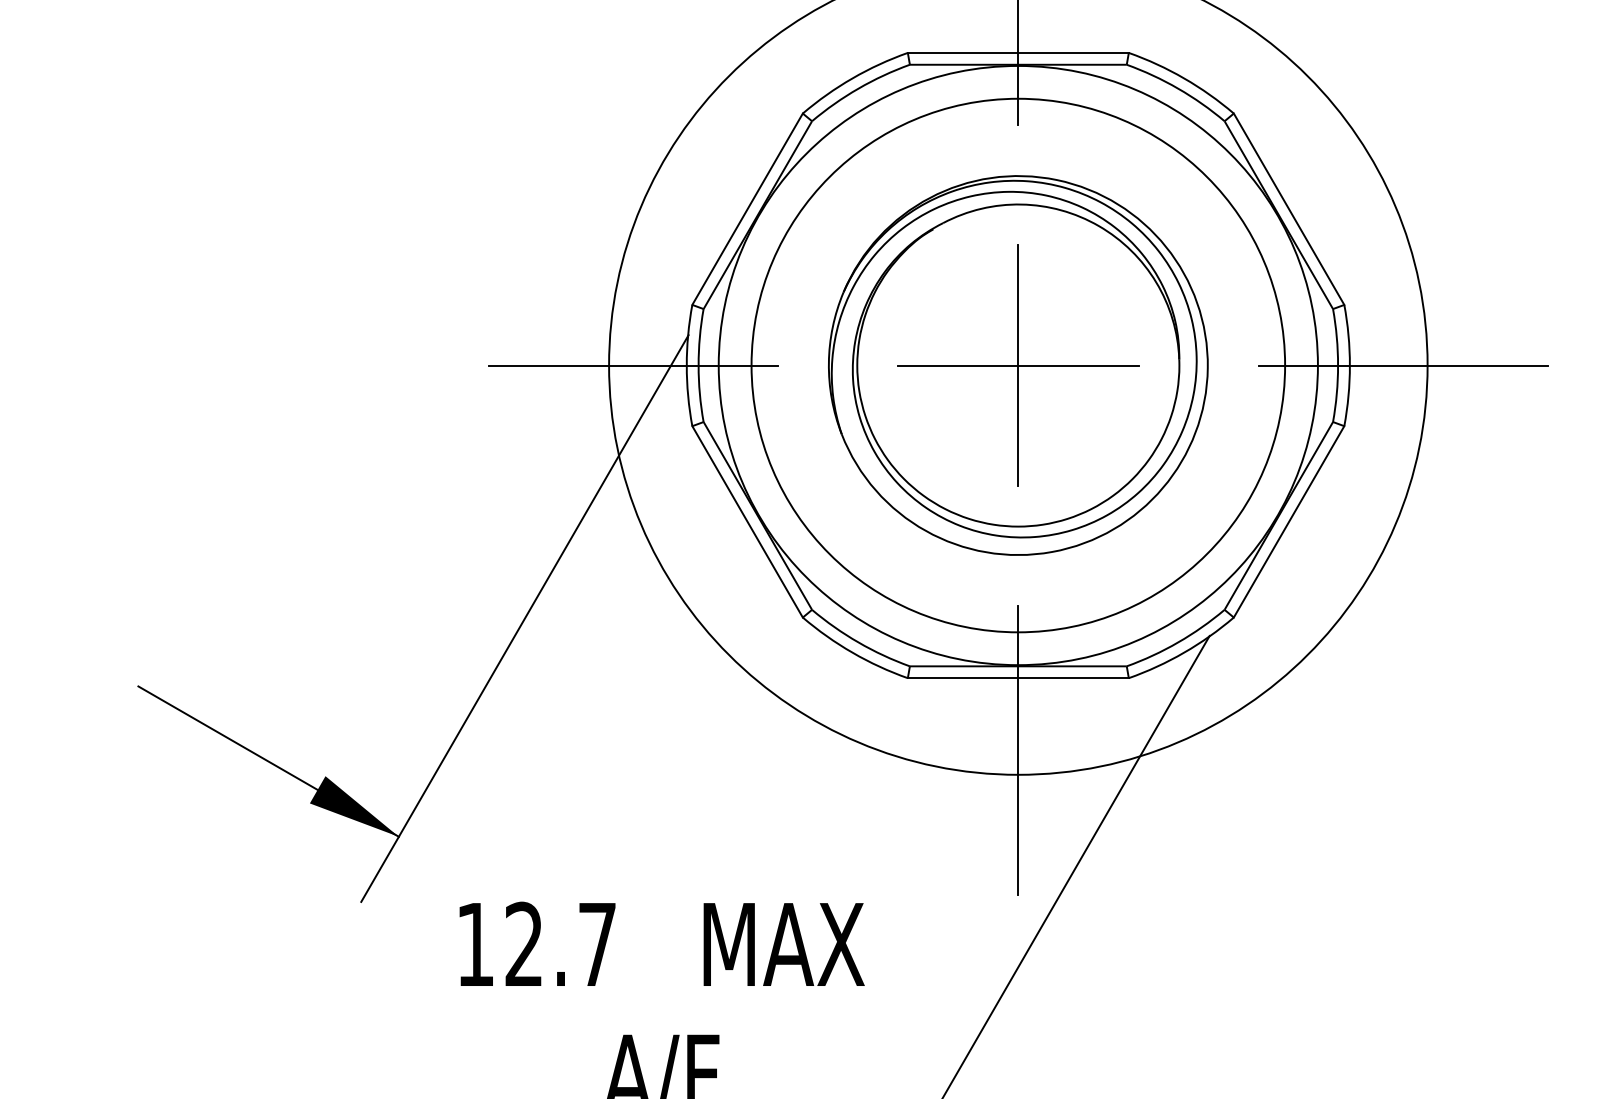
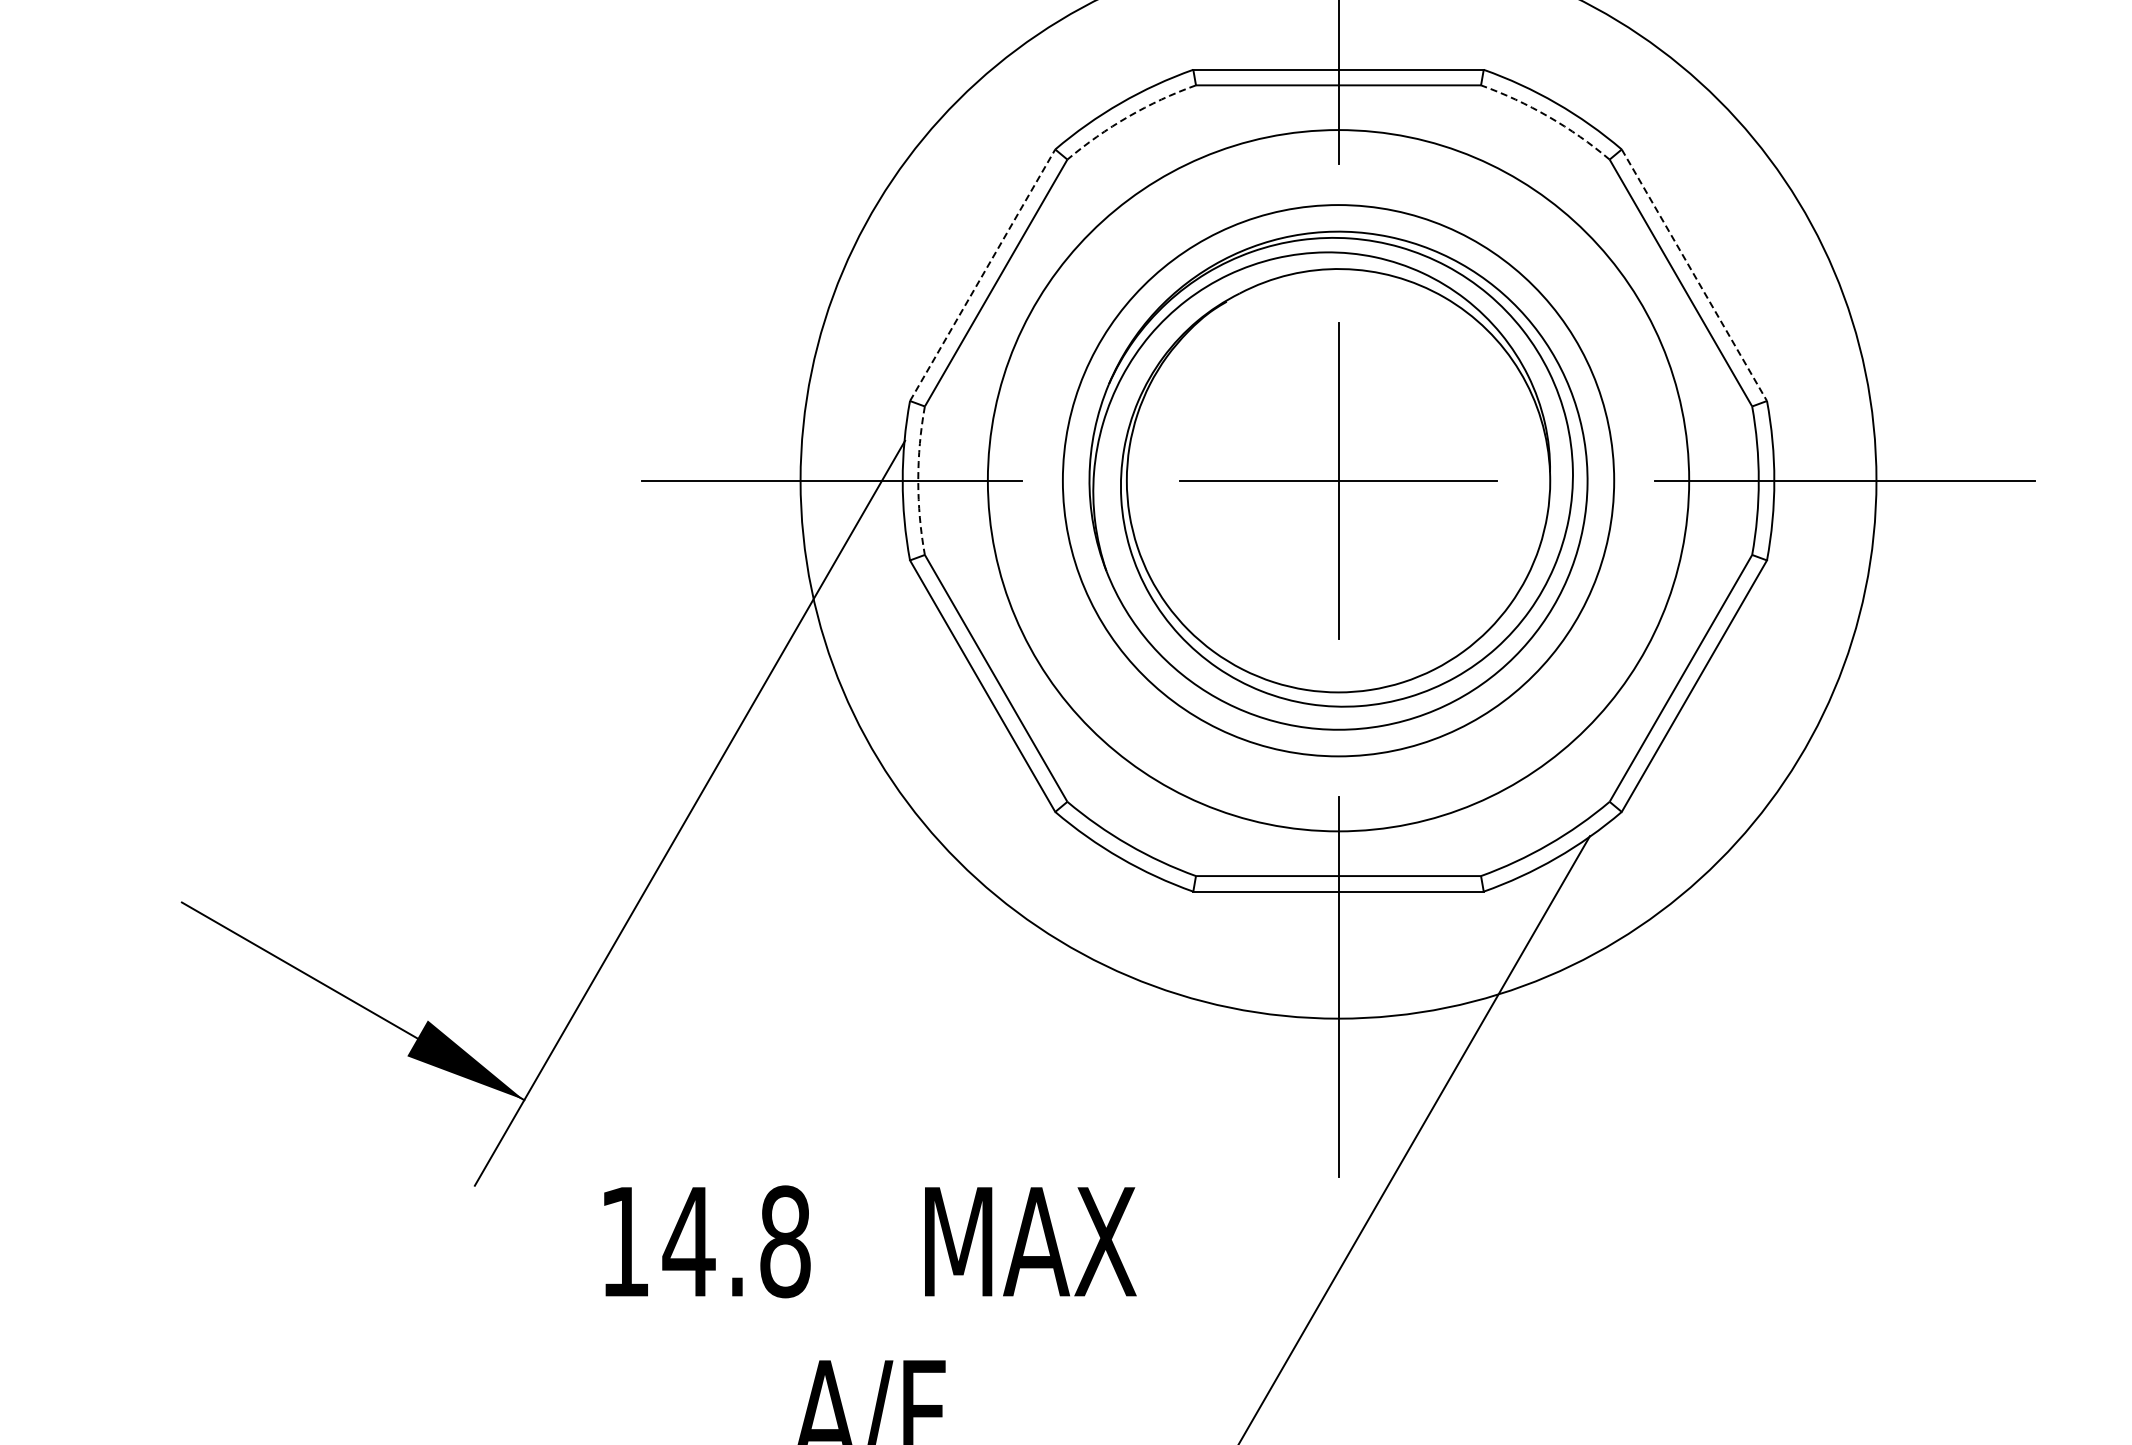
arc: (858, 88) -> (1128, 116), solid -> dashed
arc: (1178, 88) -> (1548, 116), solid -> dashed
line: (747, 208) -> (982, 274), solid -> dashed
line: (1289, 209) -> (1694, 275), solid -> dashed
arc: (698, 365) -> (918, 480), solid -> dashed
circle: (1018, 365) -> (1338, 480), size x0.7
text: (560, 944) -> (736, 1241), 12.7 -> 14.8

